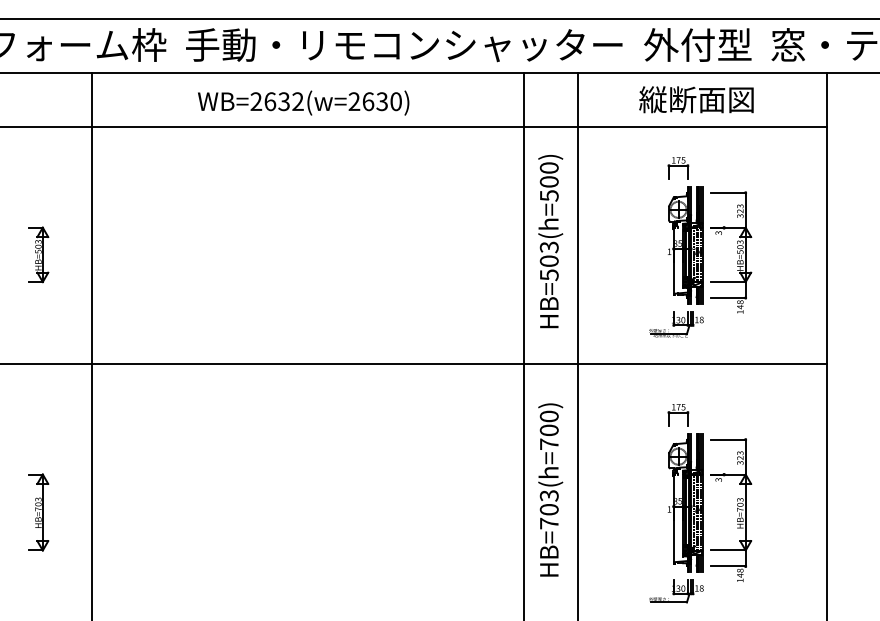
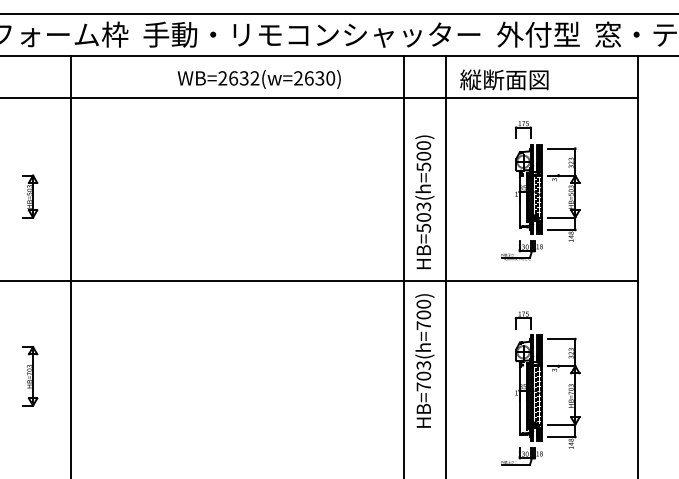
text: (696, 99) -> (504, 79), moved
text: (302, 103) -> (258, 79), moved
text: (550, 241) -> (424, 202), moved
text: (550, 489) -> (424, 360), moved
part: (39, 512) -> (30, 376), moved

